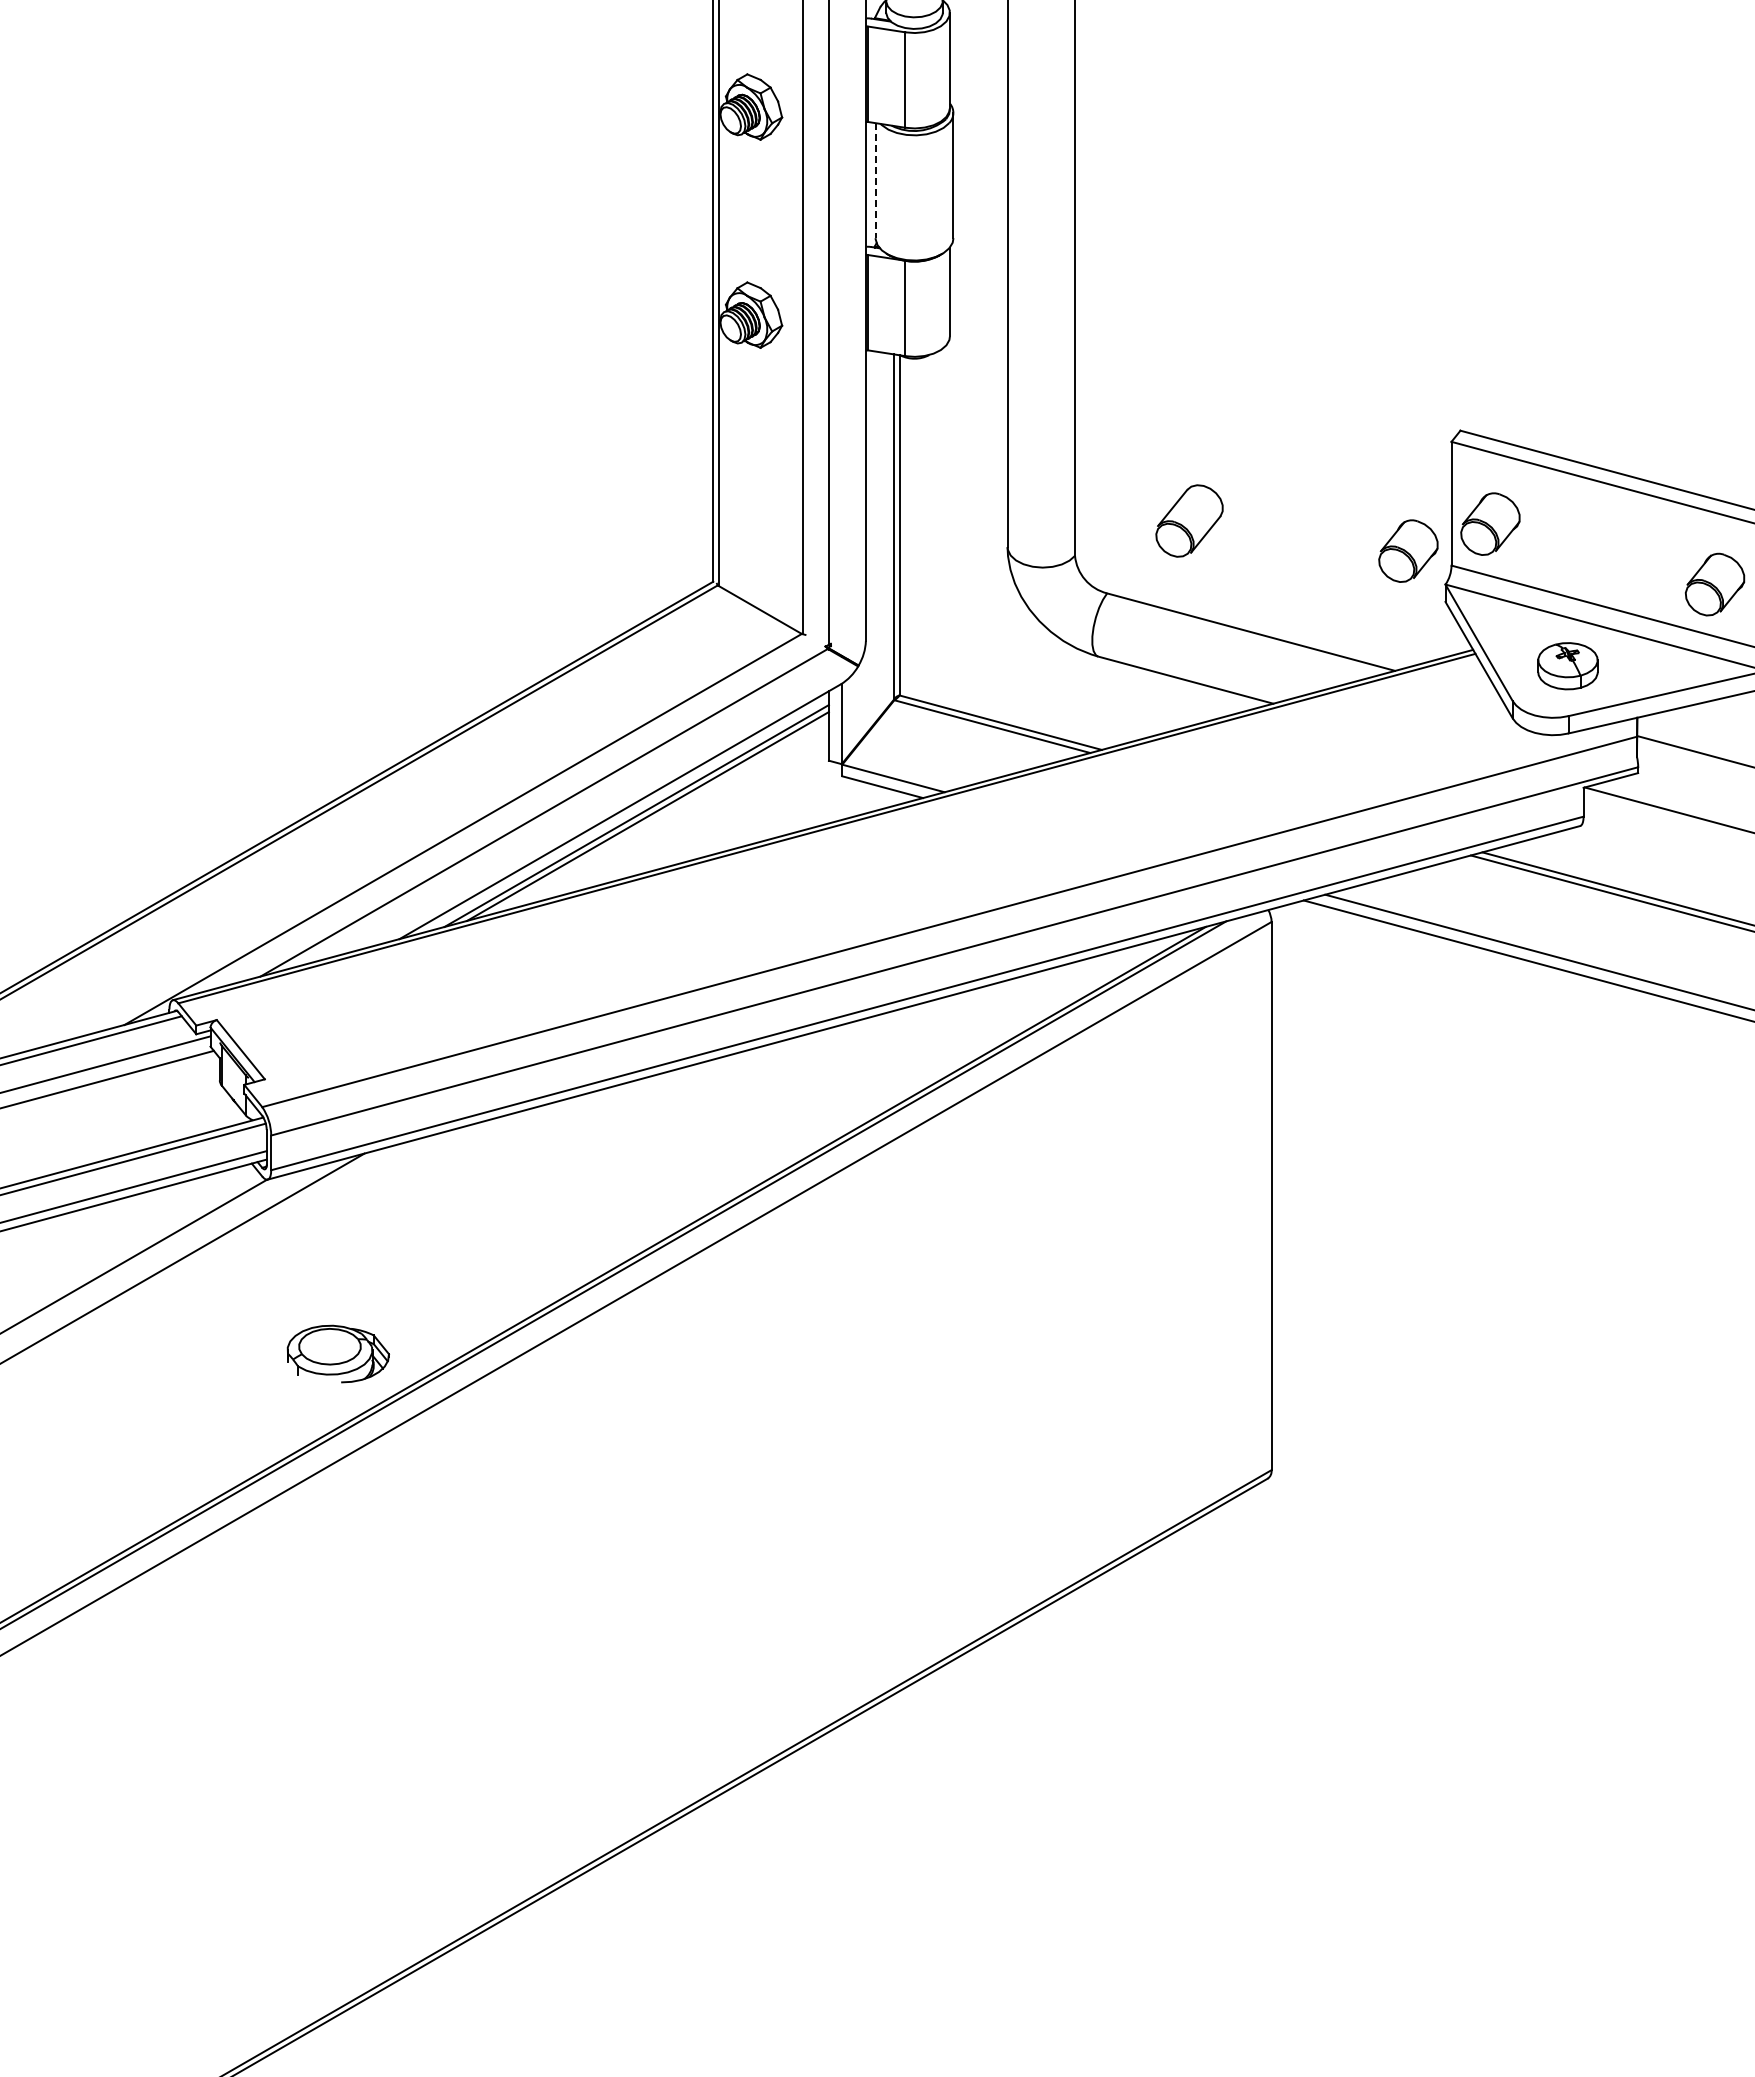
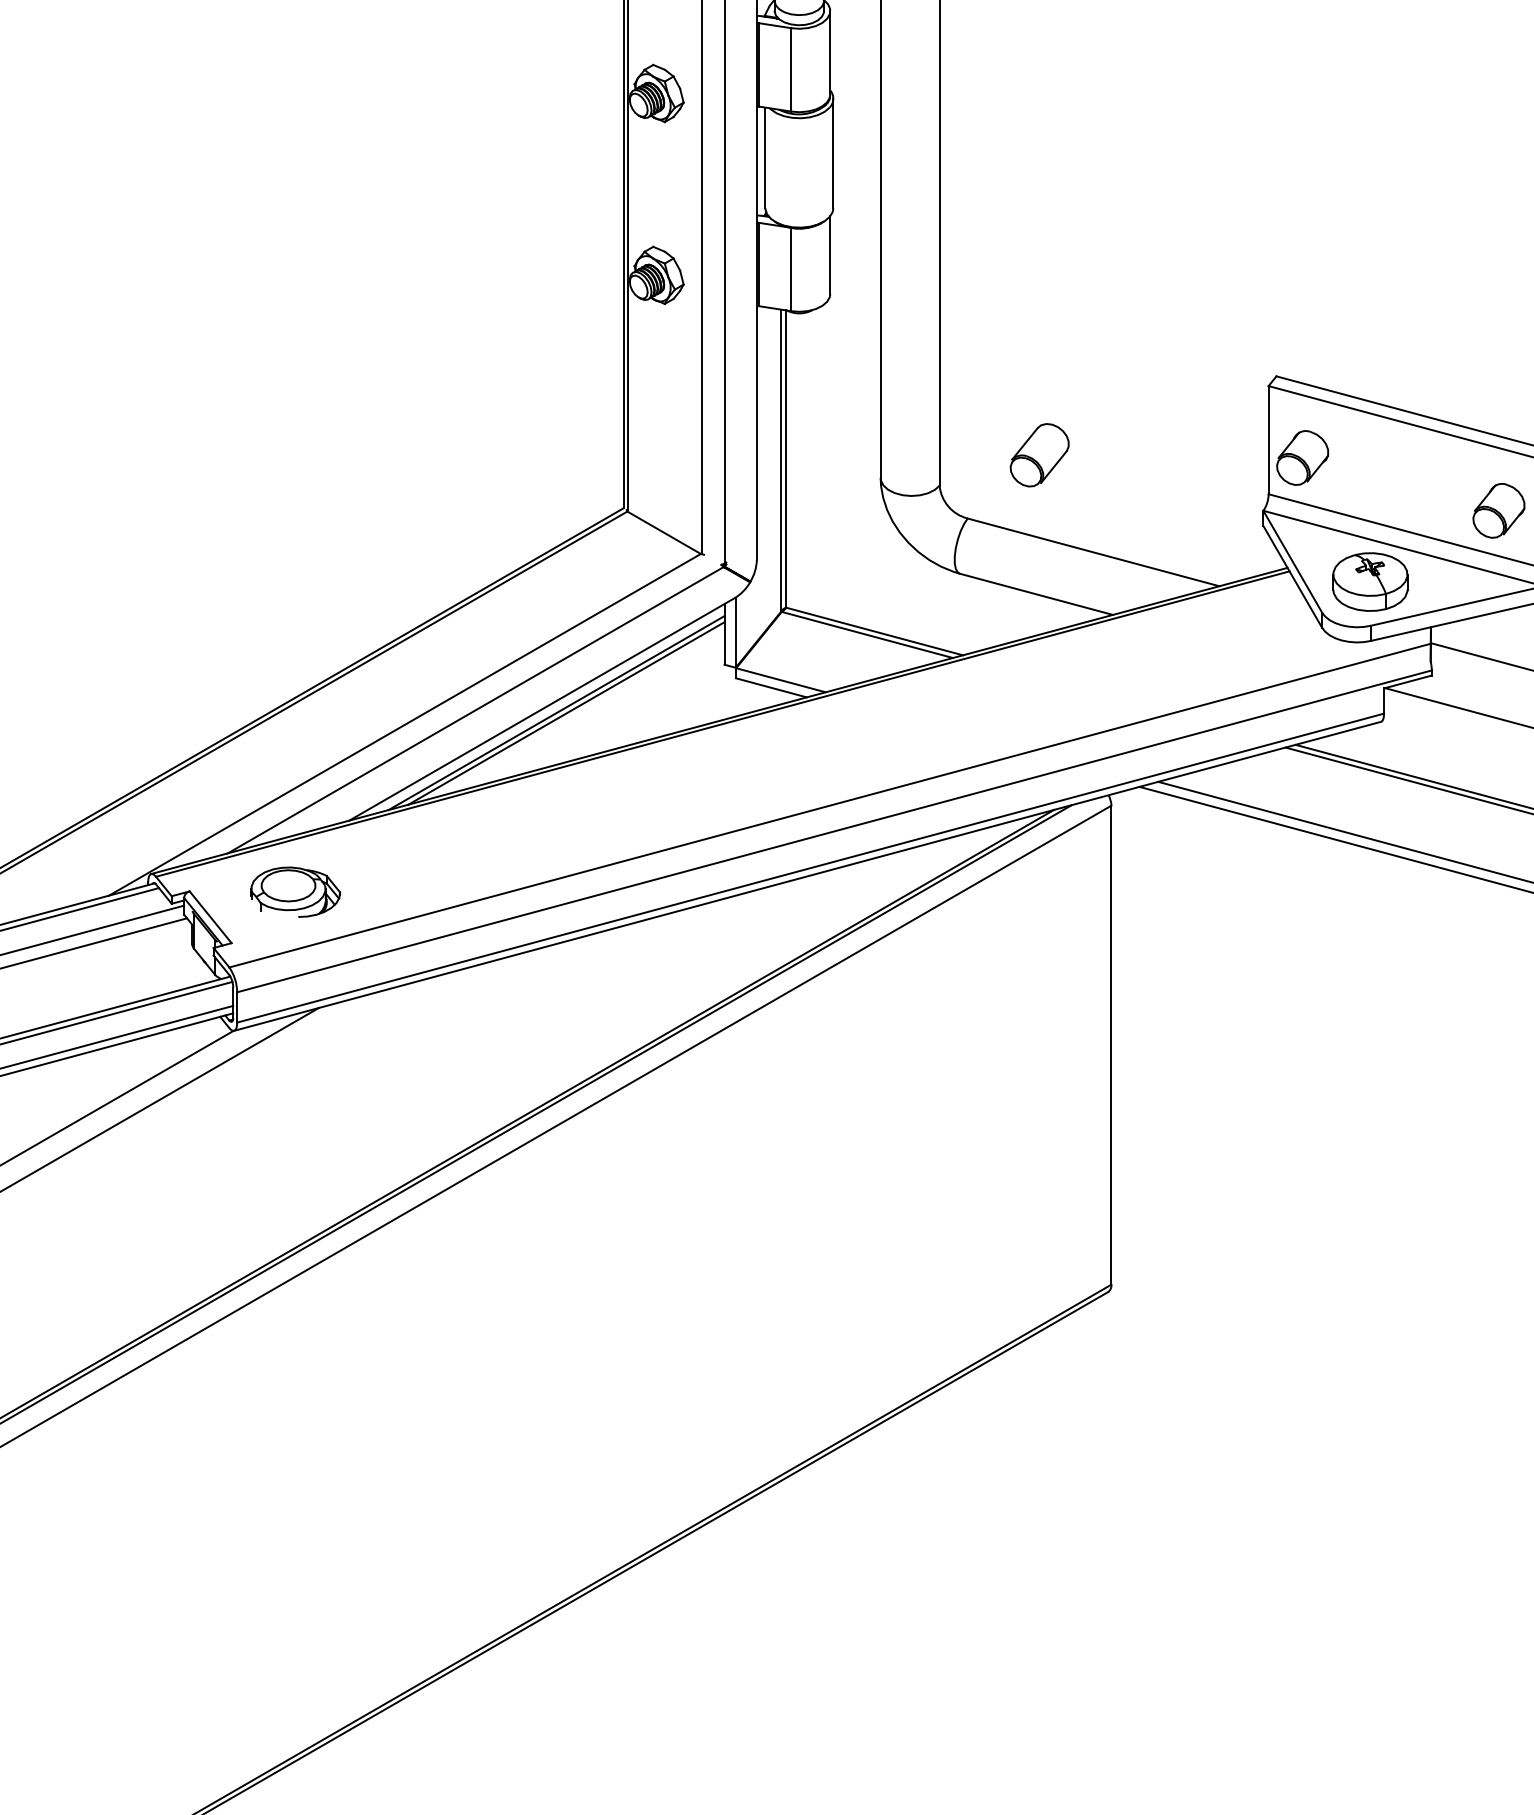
line: (875, 181) -> (765, 158), dashed -> solid
part: (1408, 550) -> (1231, 481), removed
part: (1567, 666) -> (1369, 582), size x1.43
part: (337, 1353) -> (295, 891), moved

